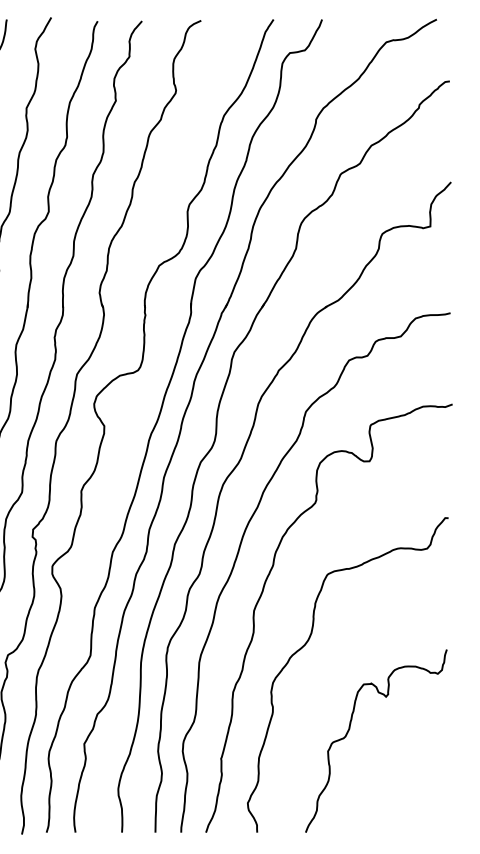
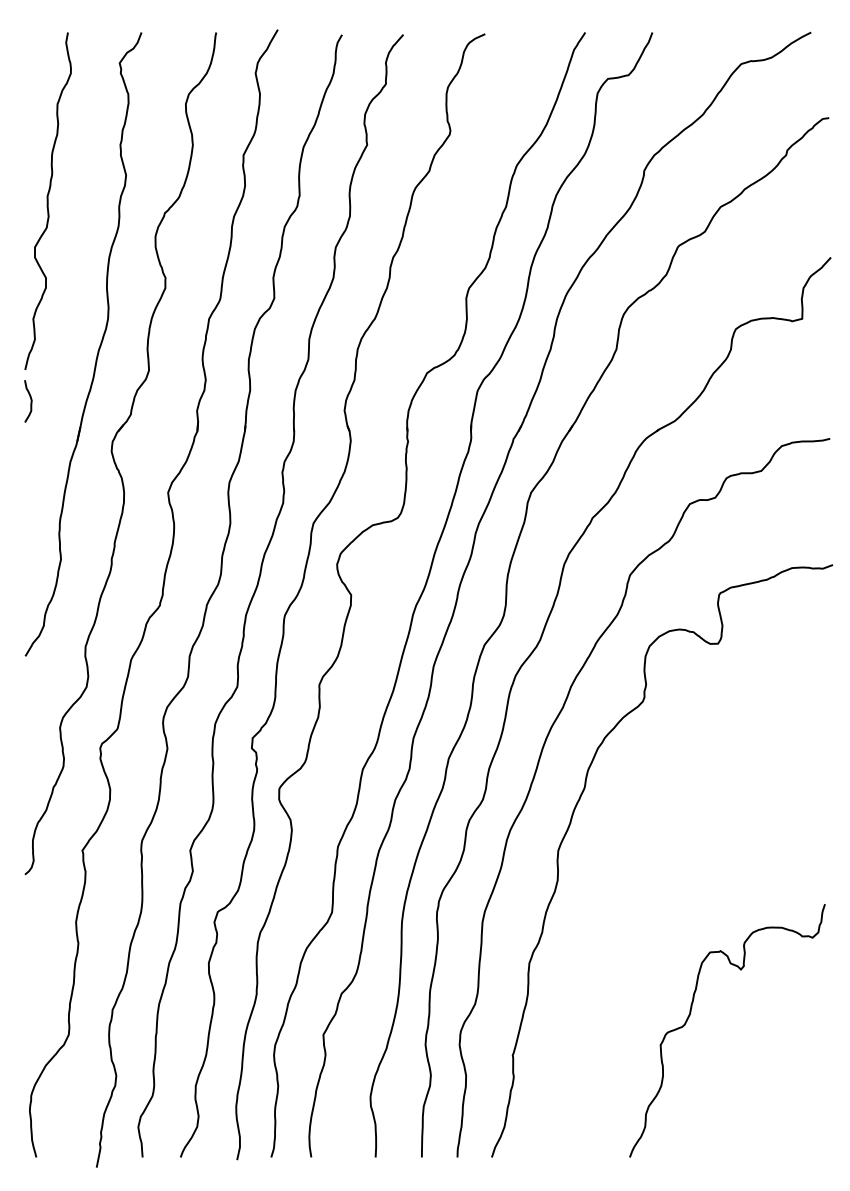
curve: (305, 645) -> (629, 898), removed

